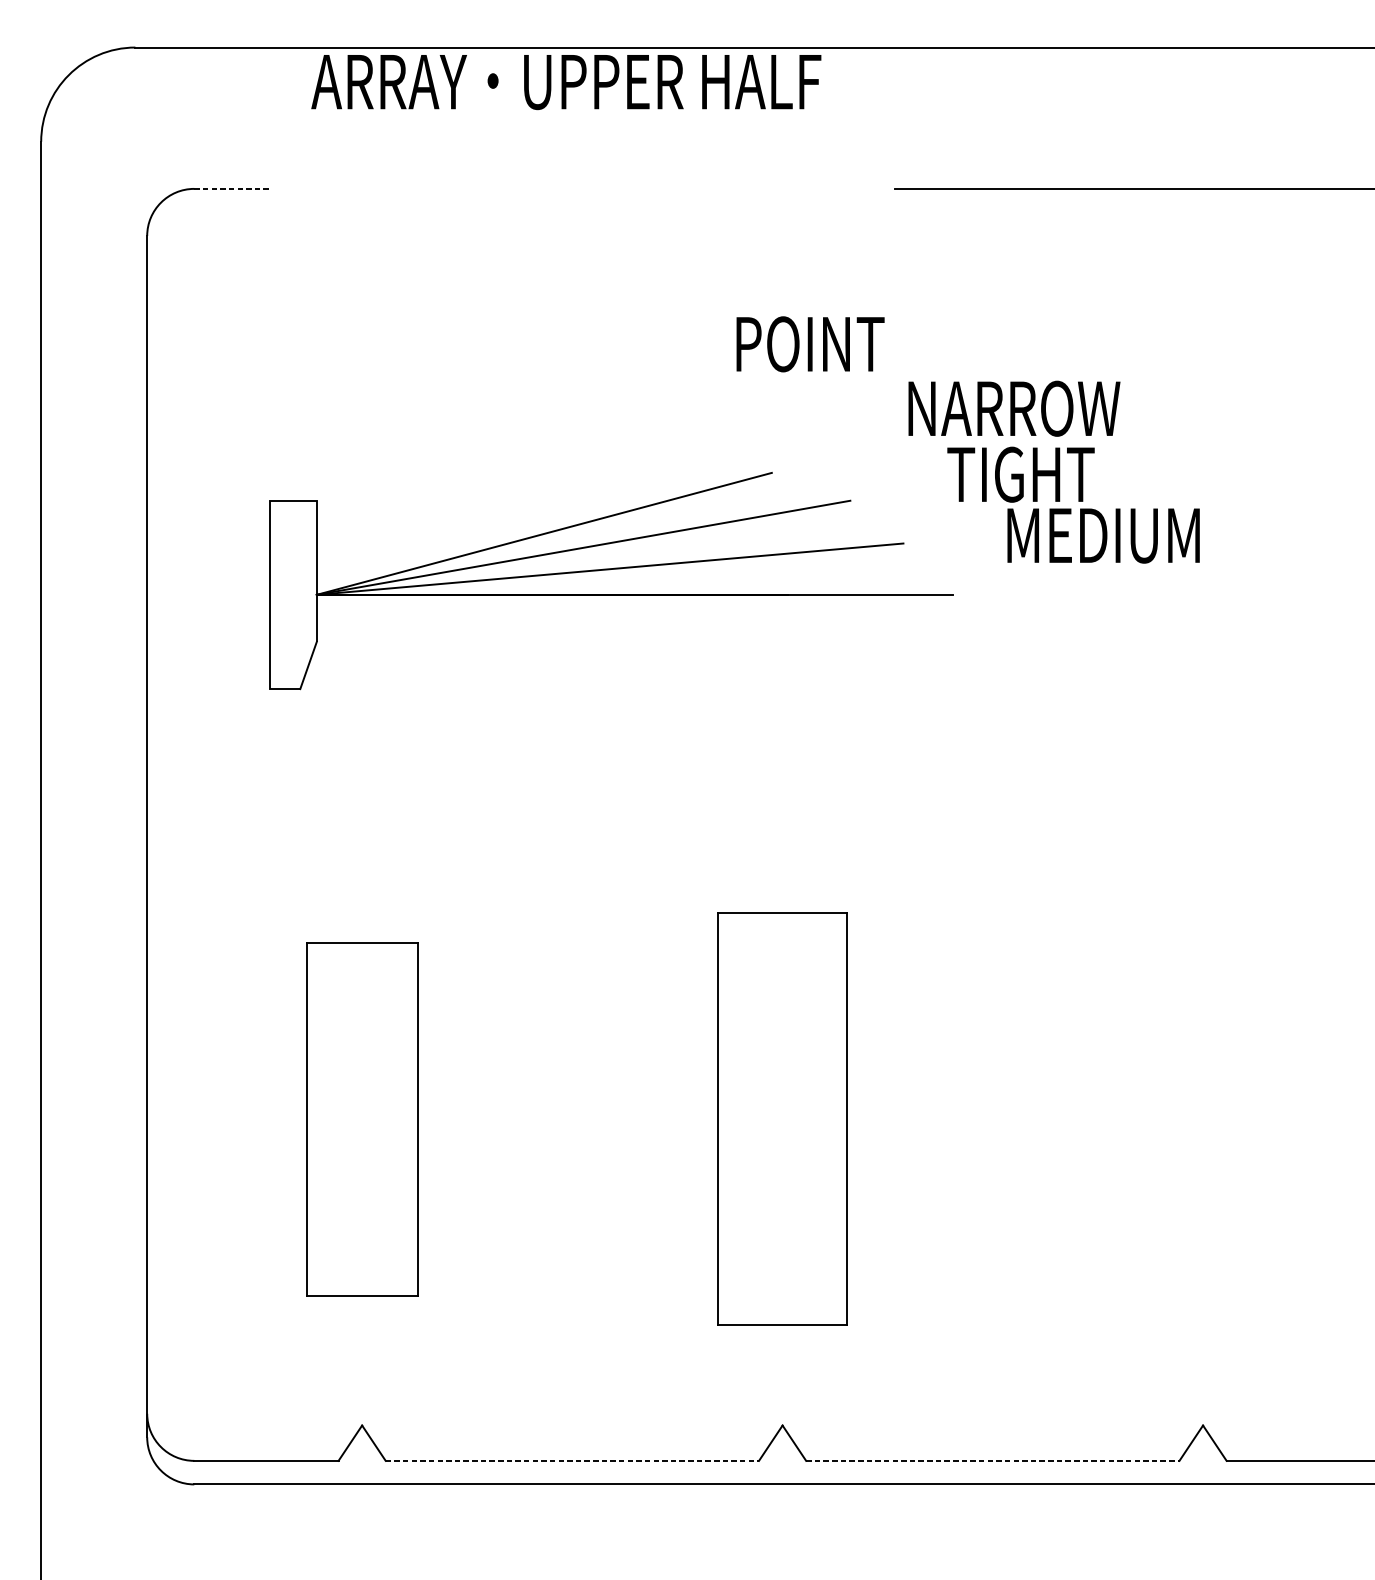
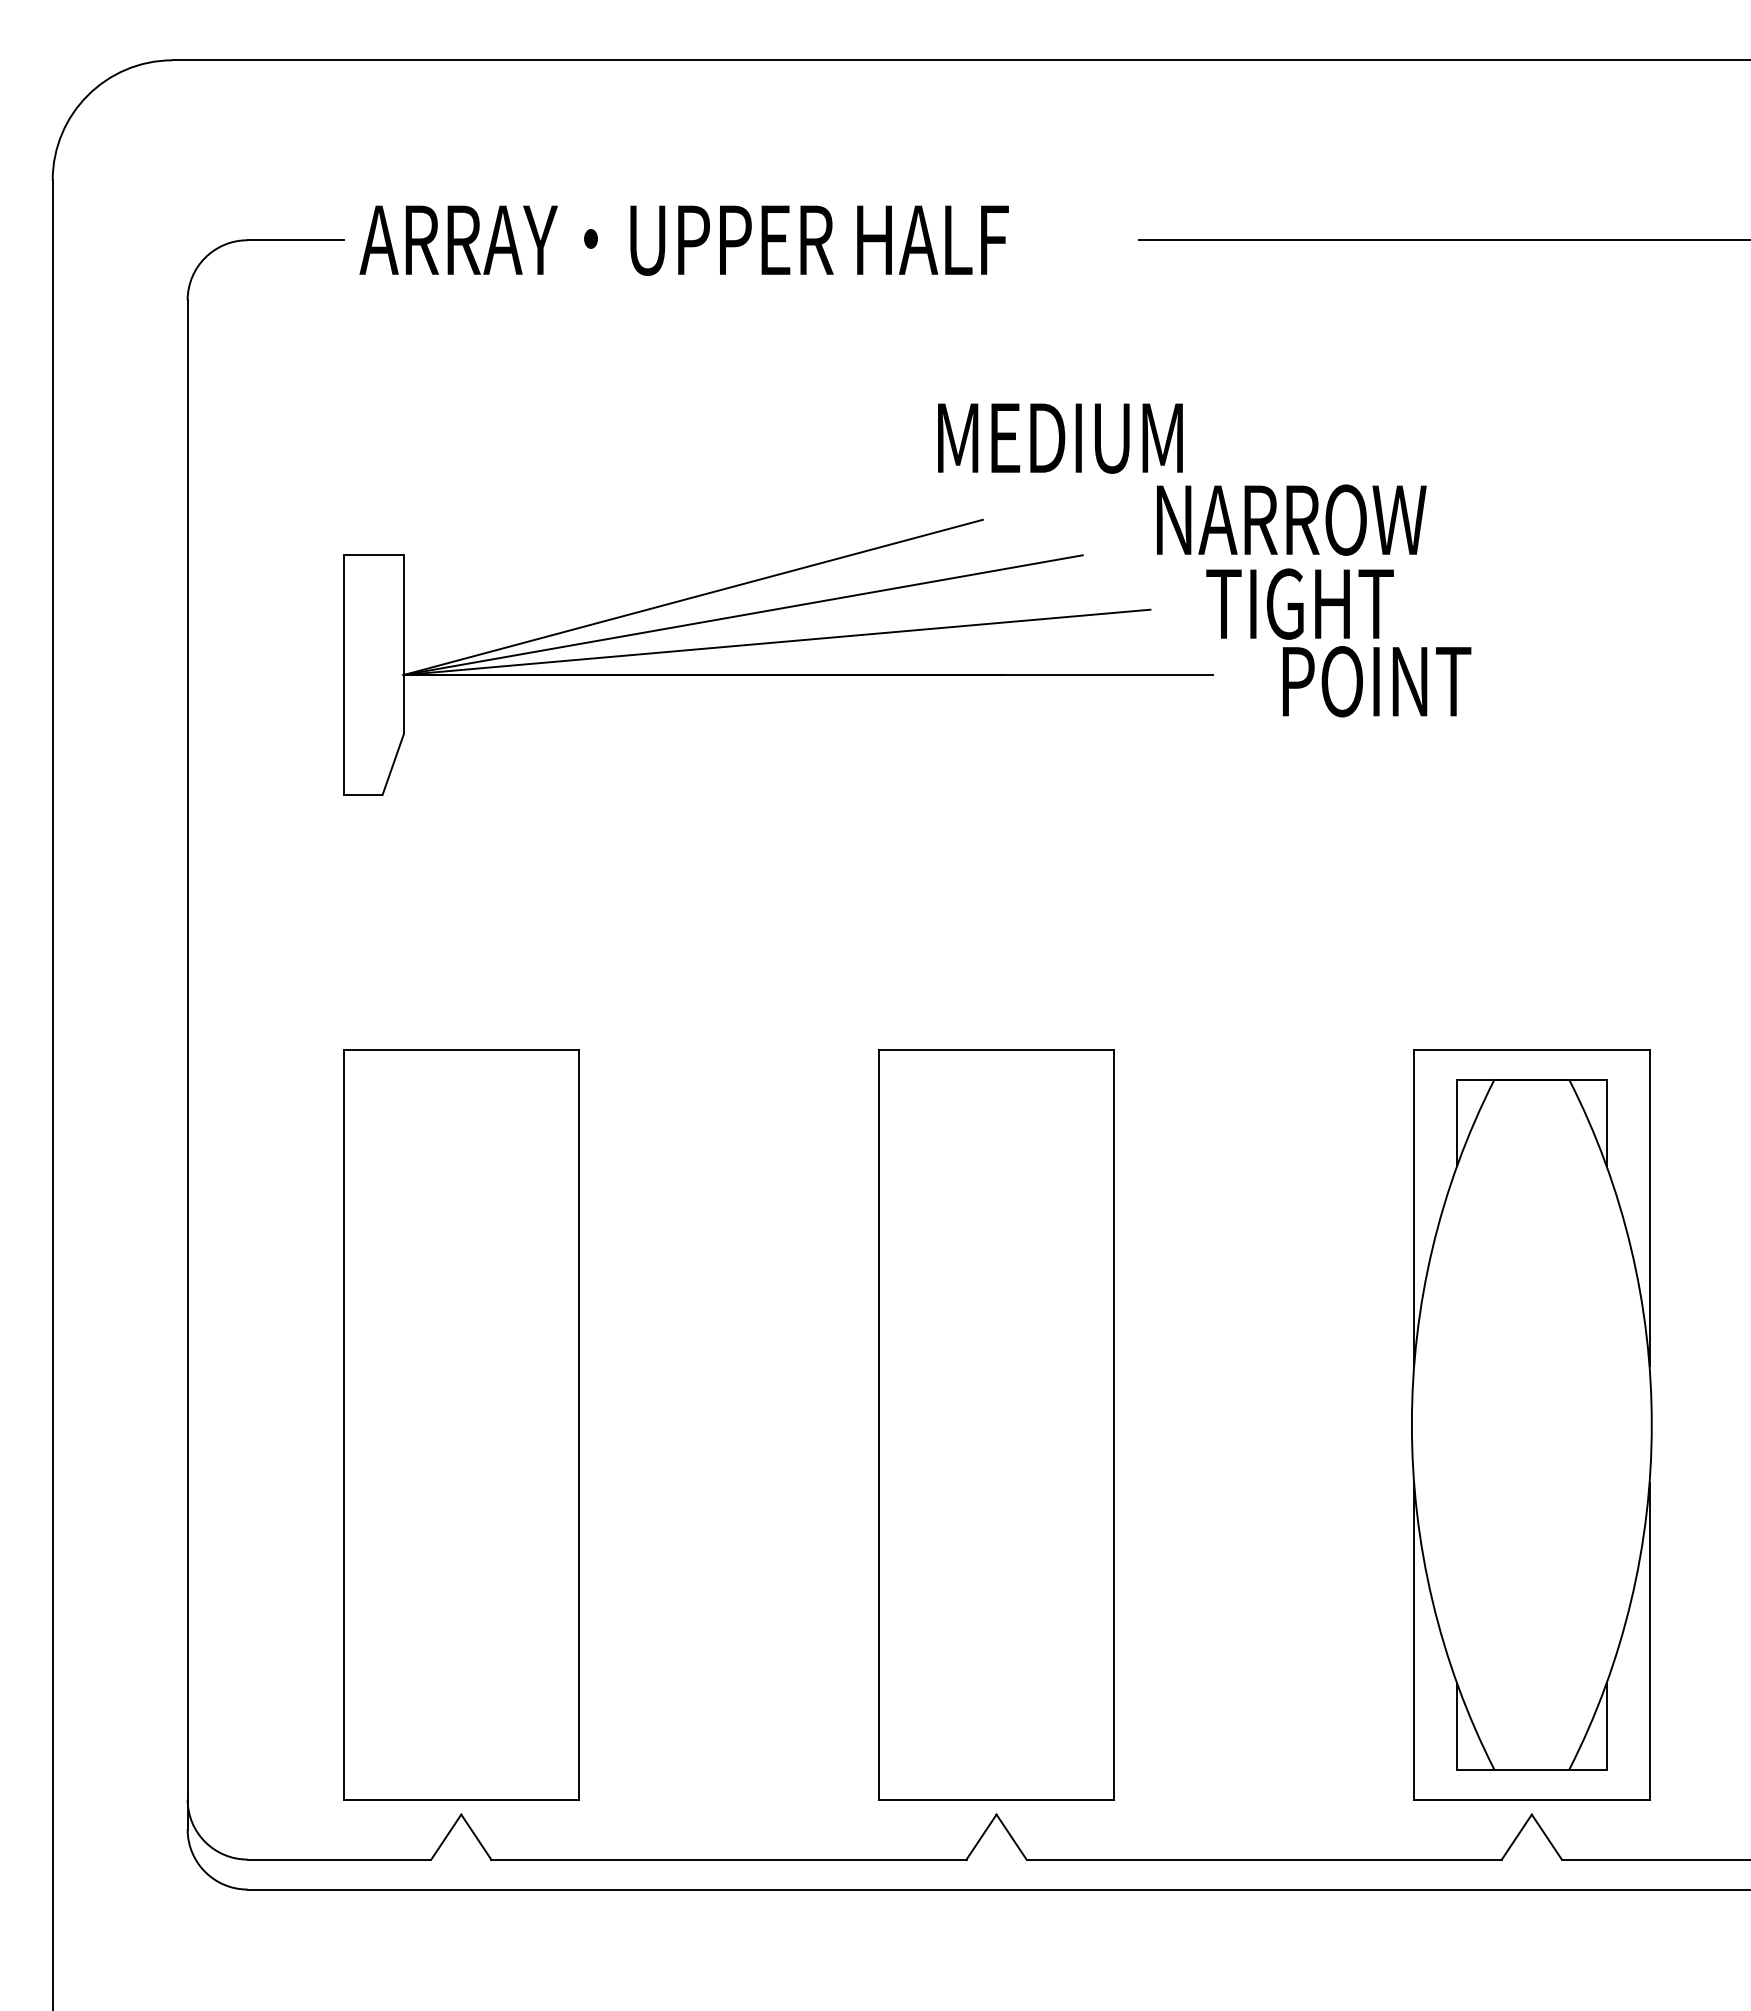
text: (565, 82) -> (683, 240), moved
line: (231, 189) -> (295, 240), dashed -> solid
text: (834, 343) -> (1062, 437), POINT -> MEDIUM
text: (1105, 535) -> (1407, 681), MEDIUM -> POINT
part: (611, 570) -> (778, 643), moved
part: (362, 1119) -> (461, 1424), size x1.67
part: (782, 1119) -> (996, 1424), size x1.43
part: (1202, 1119) -> (1531, 1424), added
line: (572, 1460) -> (728, 1859), dashed -> solid
line: (993, 1460) -> (1264, 1859), dashed -> solid

